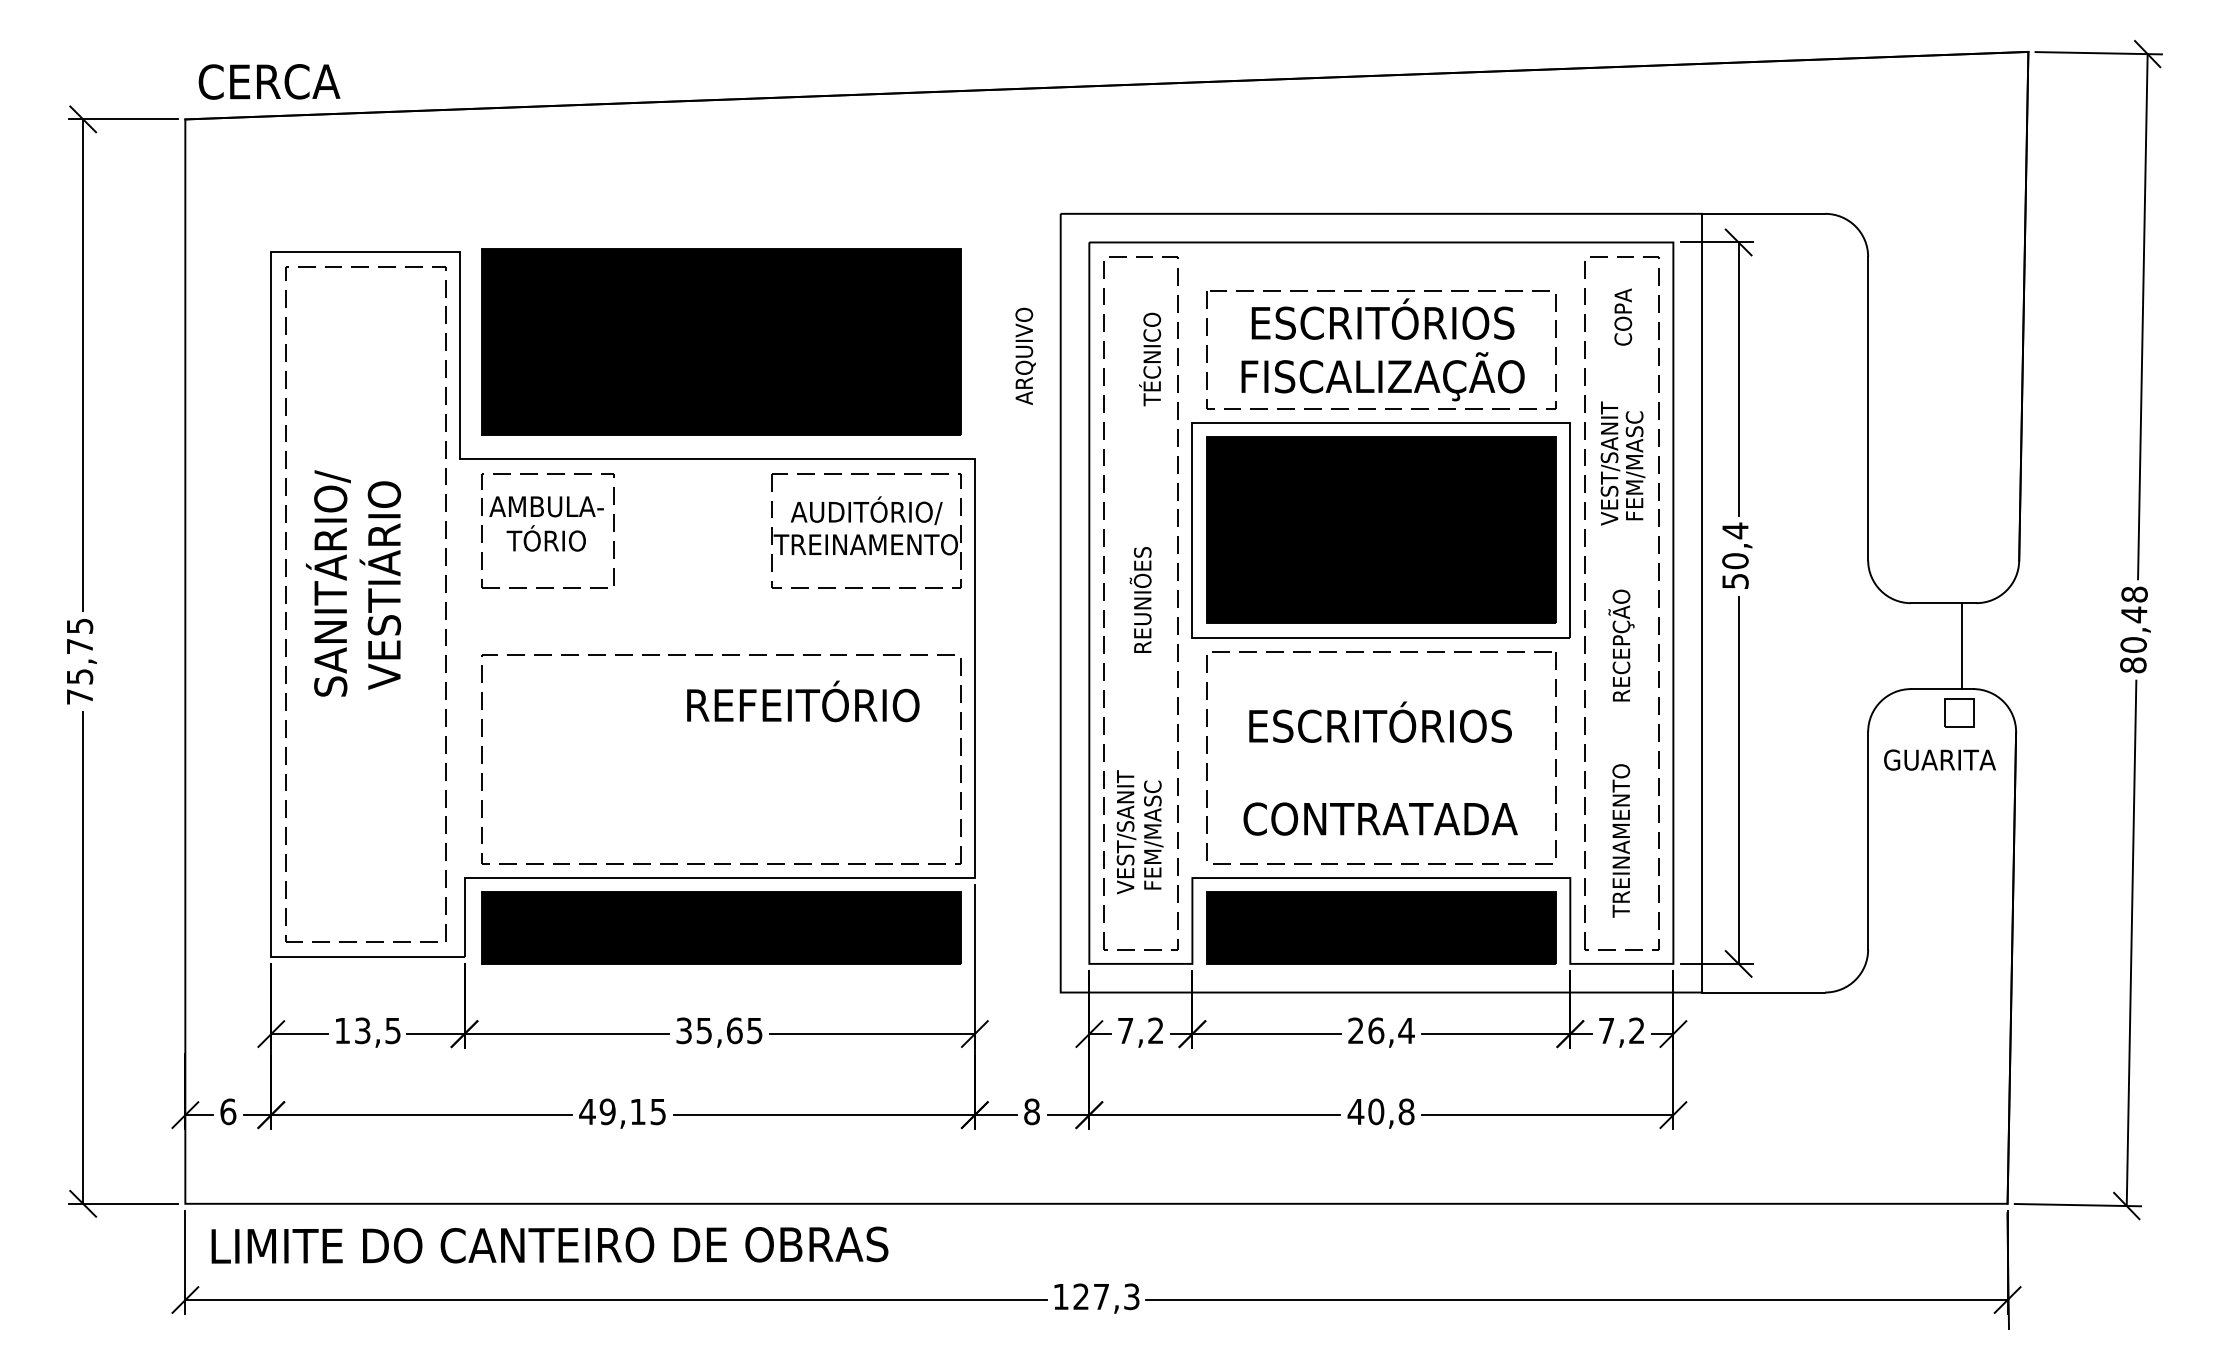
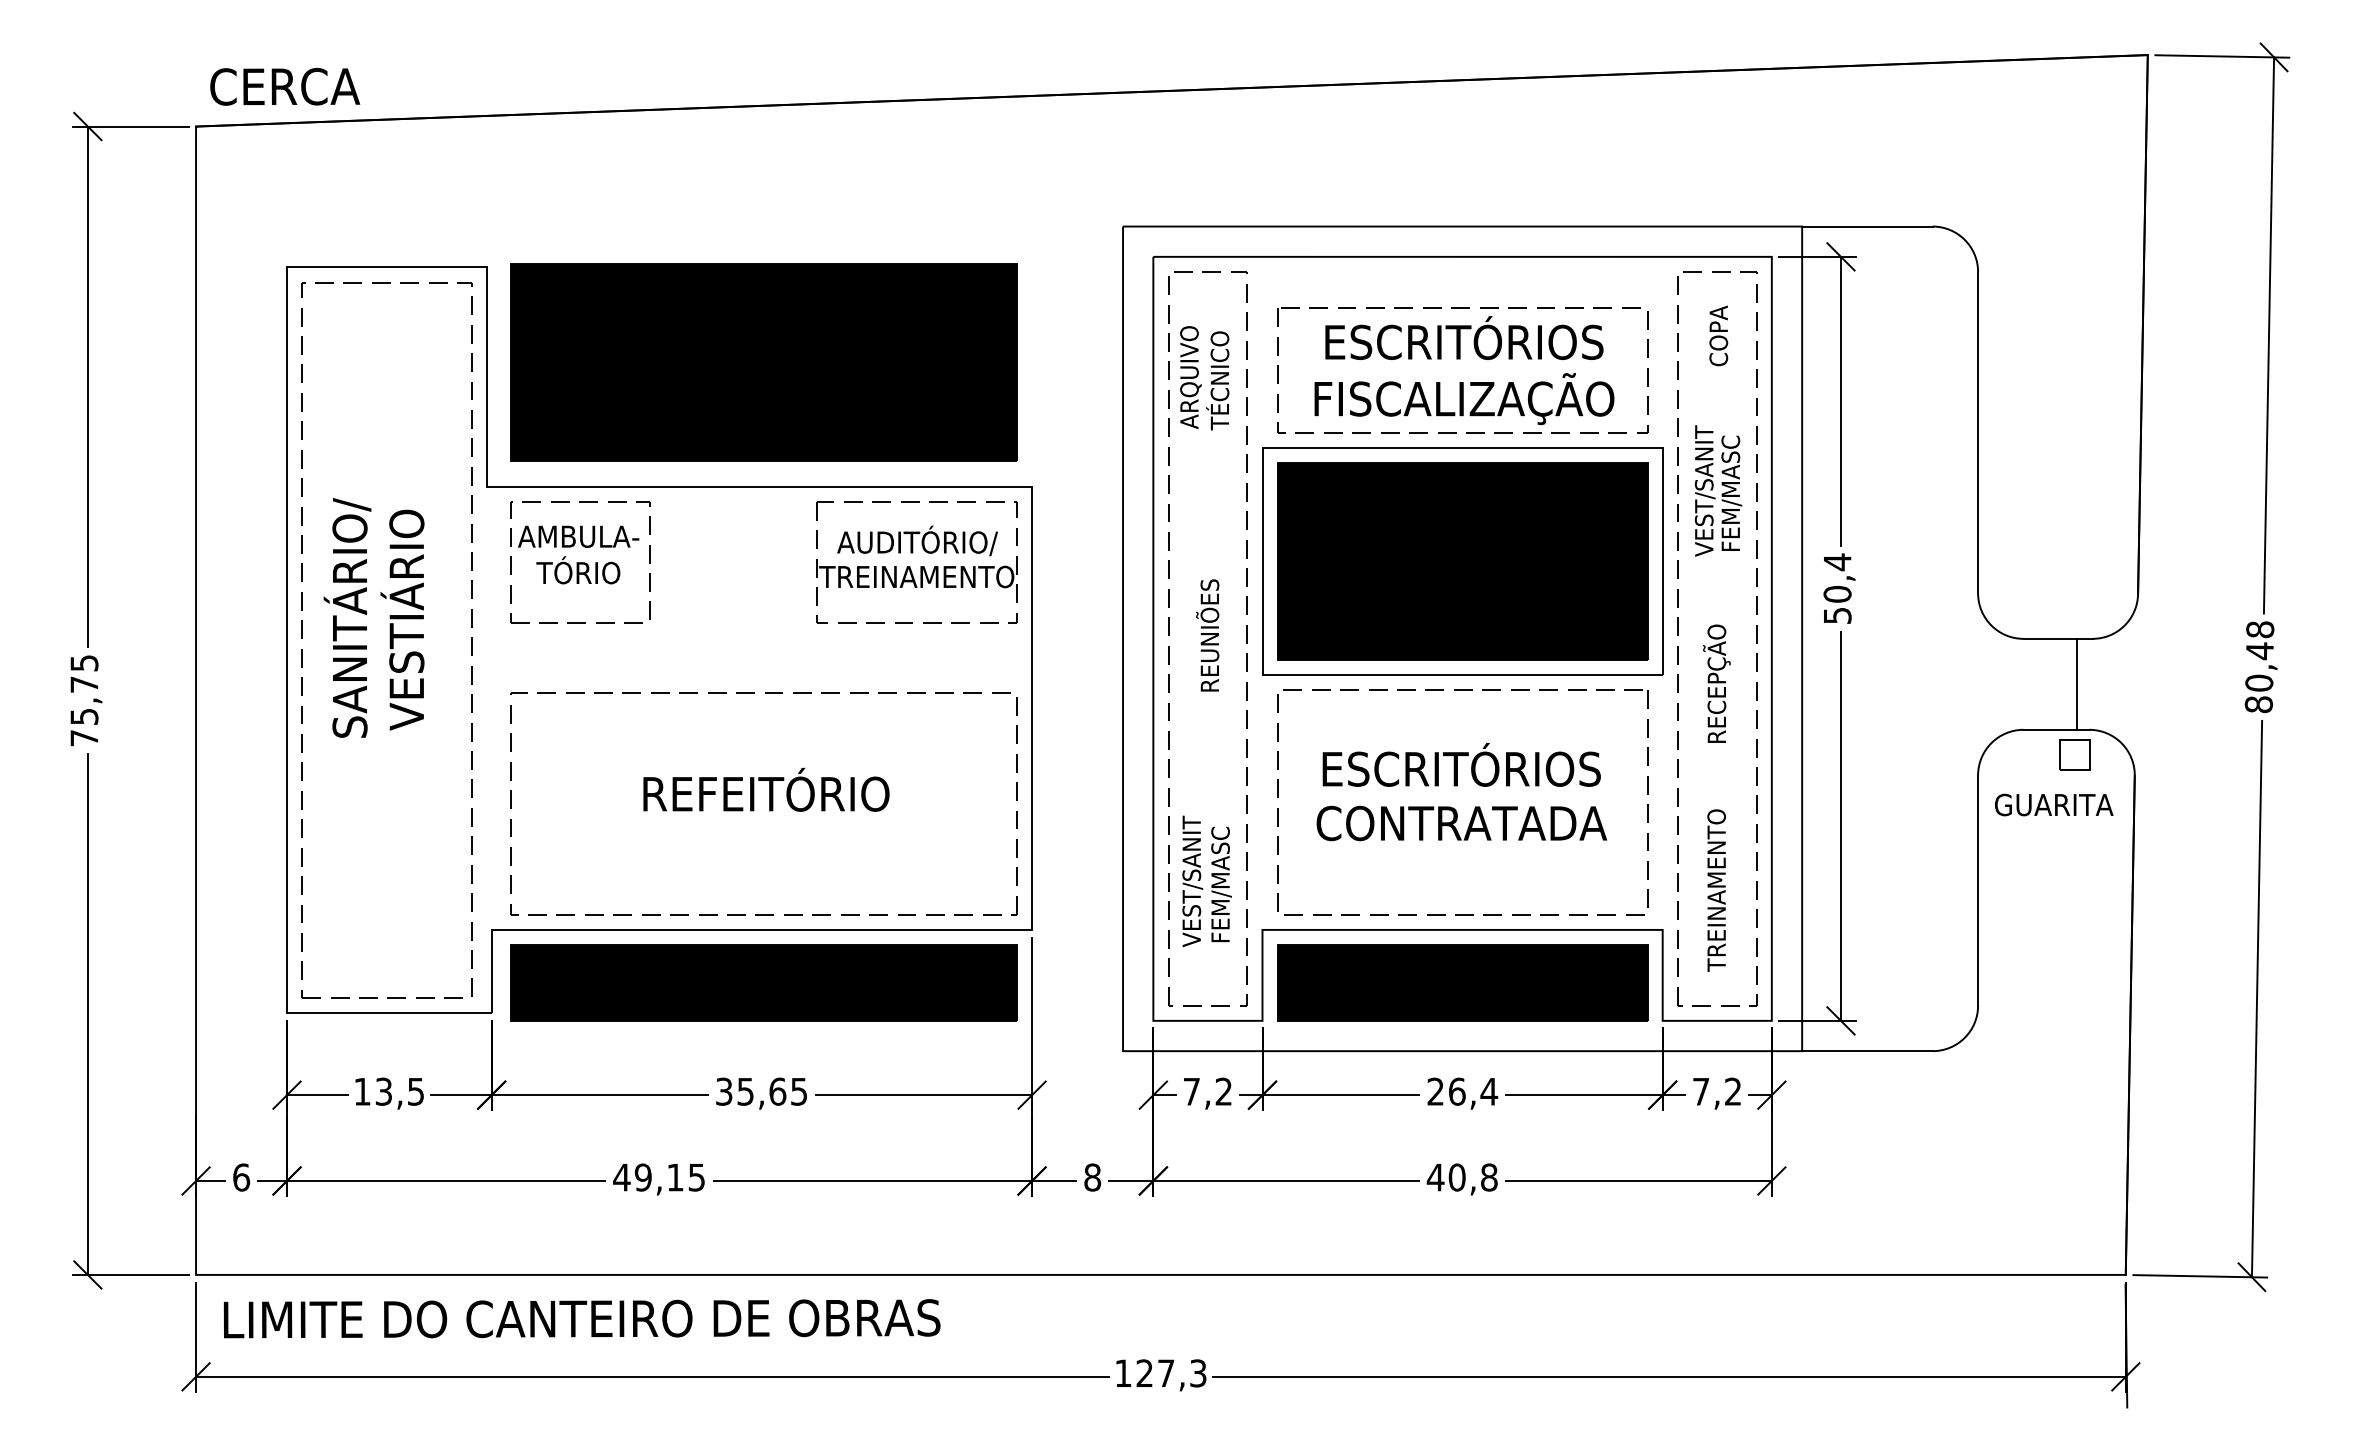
text: (1025, 356) -> (1190, 377), moved
text: (803, 701) -> (766, 789), moved
text: (1380, 819) -> (1461, 823), moved

